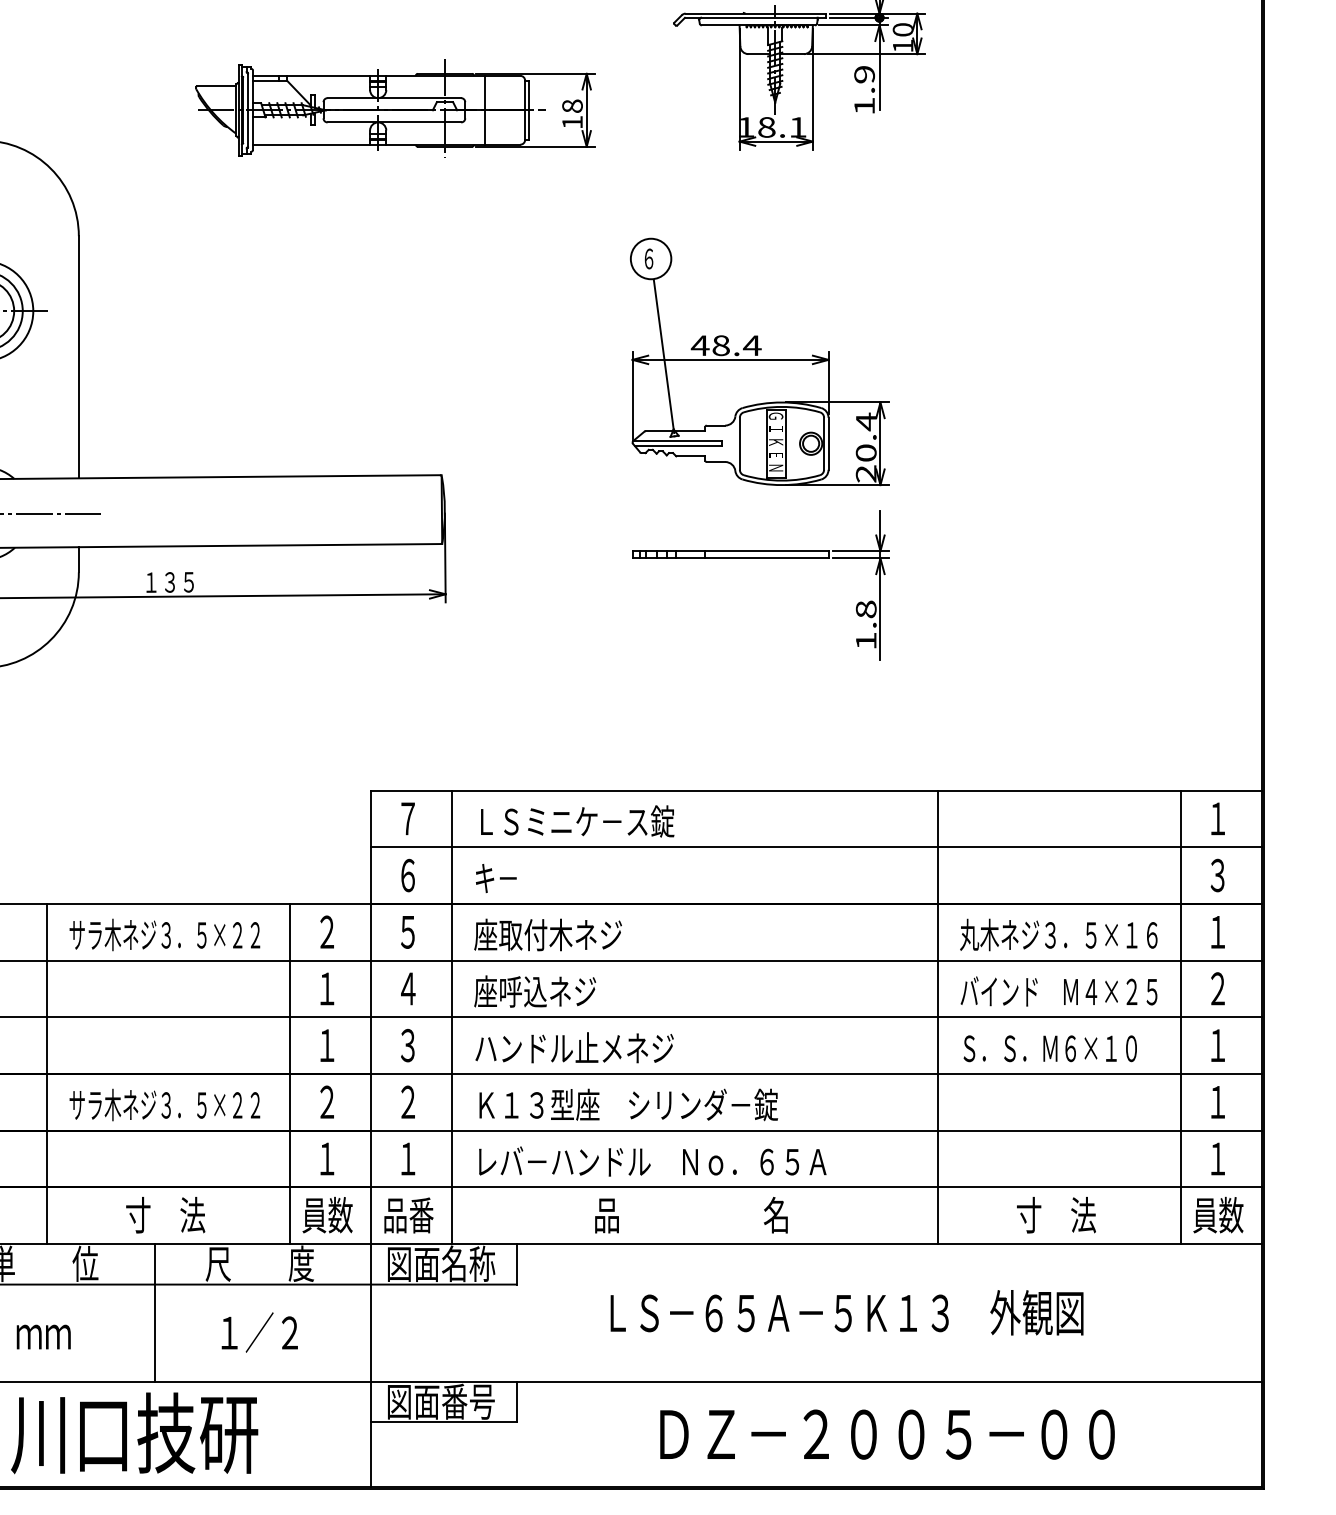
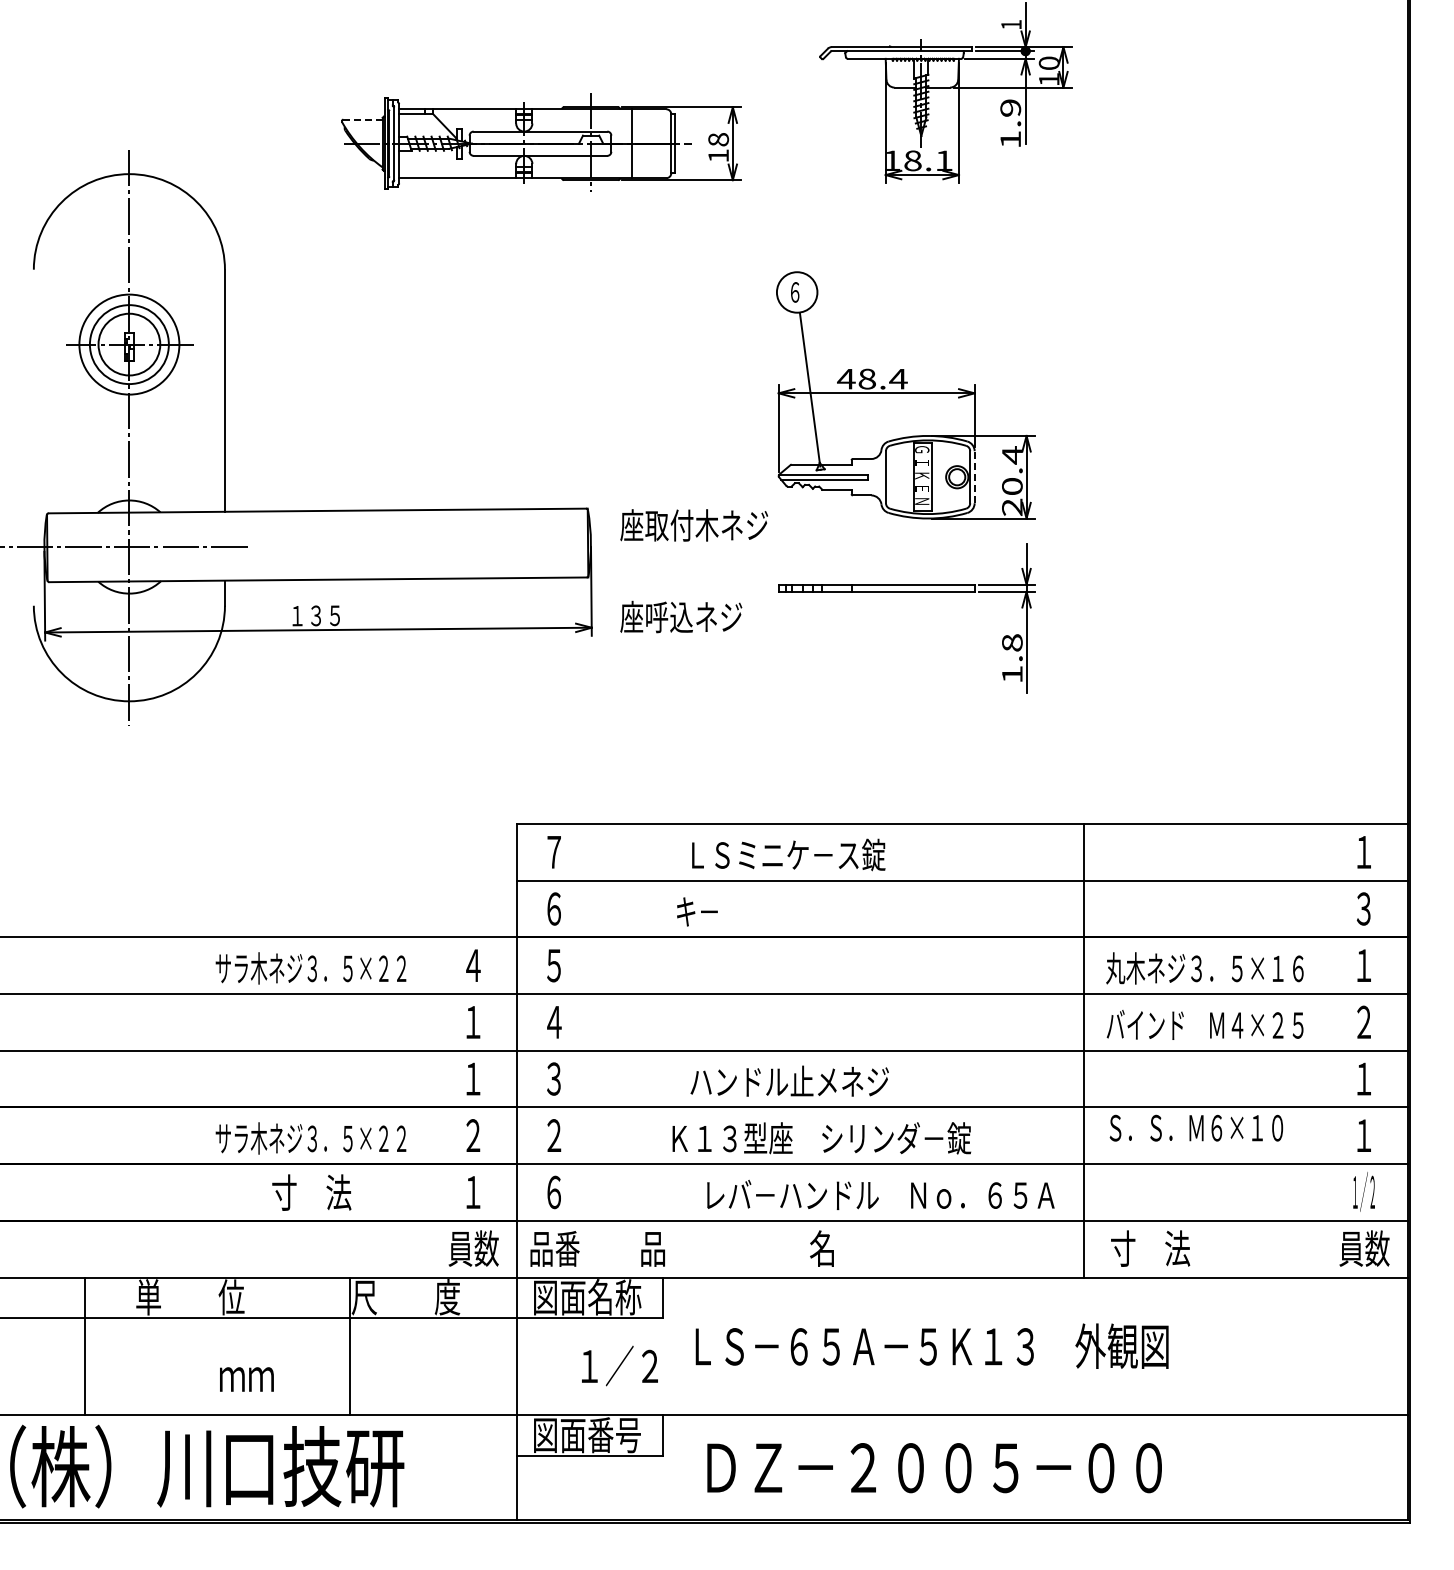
line: (216, 86) -> (362, 119), solid -> dashed
line: (828, 443) -> (974, 476), solid -> dashed
text: (577, 821) -> (788, 854), moved
text: (496, 878) -> (697, 911), moved
text: (327, 932) -> (473, 965), ２ -> ４
text: (547, 935) -> (693, 525), moved
text: (535, 991) -> (681, 616), moved
line: (451, 1017) -> (597, 1050), removed
line: (1180, 1017) -> (1326, 1050), removed
text: (574, 1047) -> (789, 1080), moved
text: (1050, 1048) -> (1196, 1127), moved
line: (47, 1074) -> (193, 1107), removed
line: (290, 1074) -> (436, 1107), removed
text: (628, 1105) -> (821, 1138), moved
text: (1217, 1158) -> (1363, 1191), １ -> １／２
text: (408, 1159) -> (554, 1192), １ -> ６
text: (652, 1161) -> (880, 1194), moved
text: (165, 1215) -> (311, 1192), moved
text: (691, 1215) -> (737, 1248), moved
text: (1056, 1215) -> (1150, 1248), moved
text: (846, 1312) -> (931, 1345), moved
line: (155, 1313) -> (350, 1346), moved
text: (259, 1332) -> (619, 1365), moved
text: (43, 1337) -> (246, 1379), moved
text: (887, 1435) -> (934, 1468), moved

